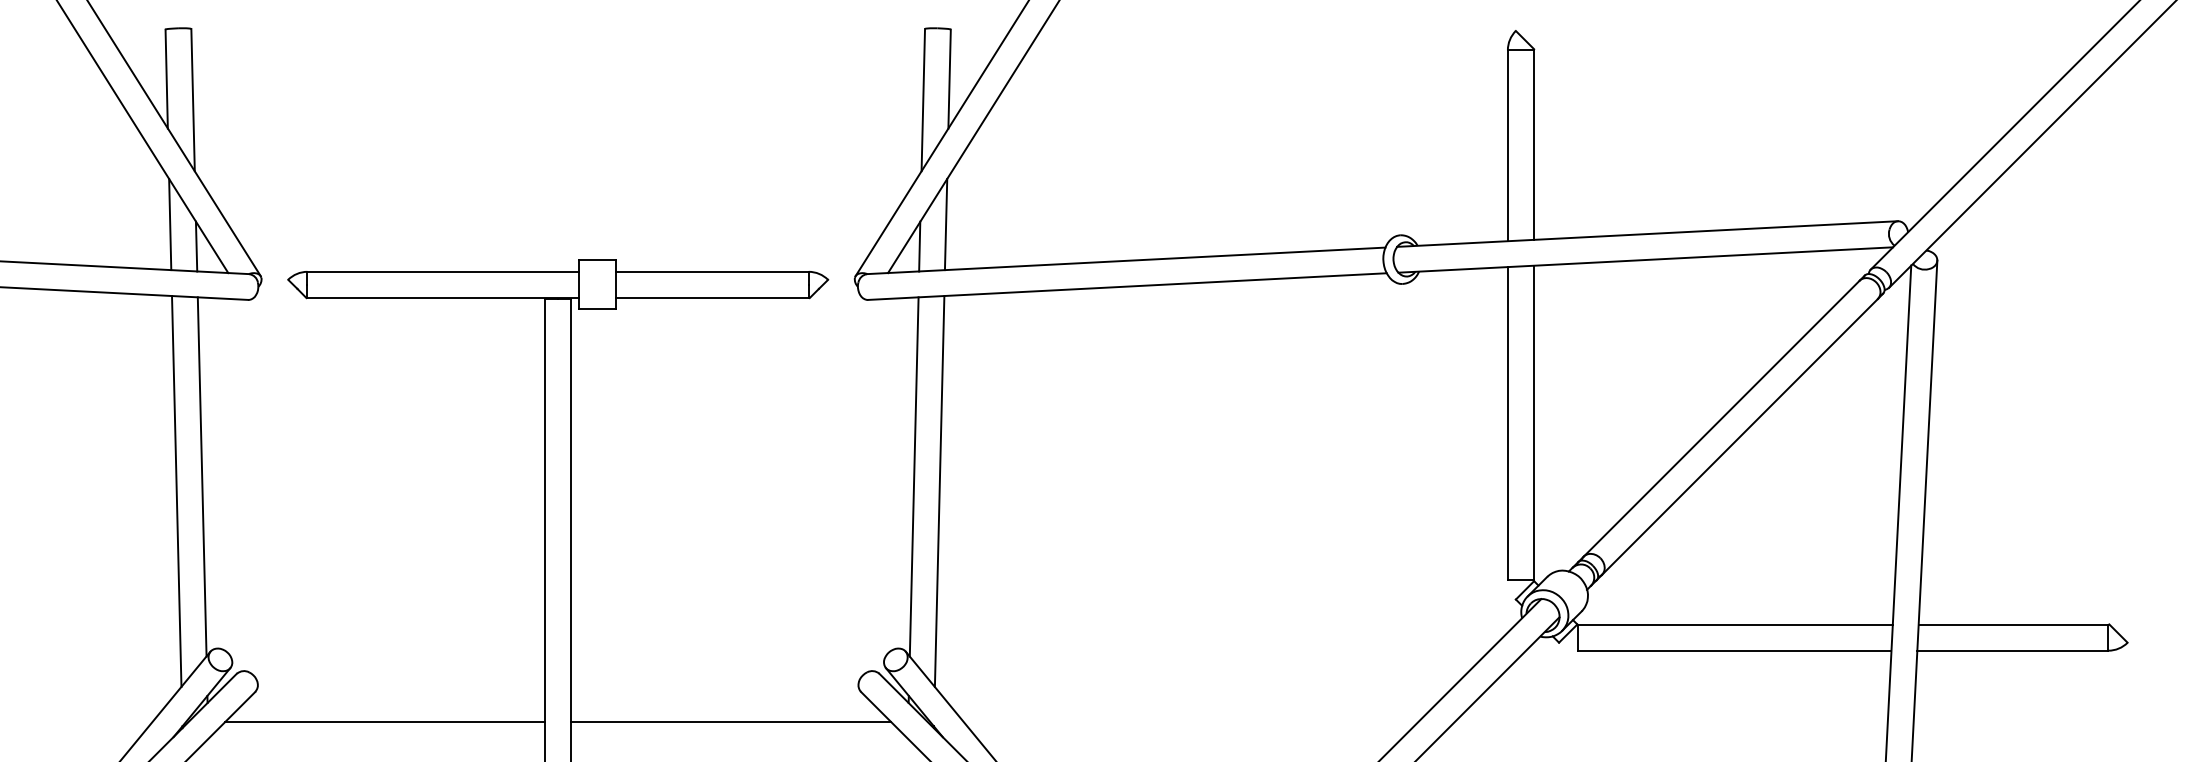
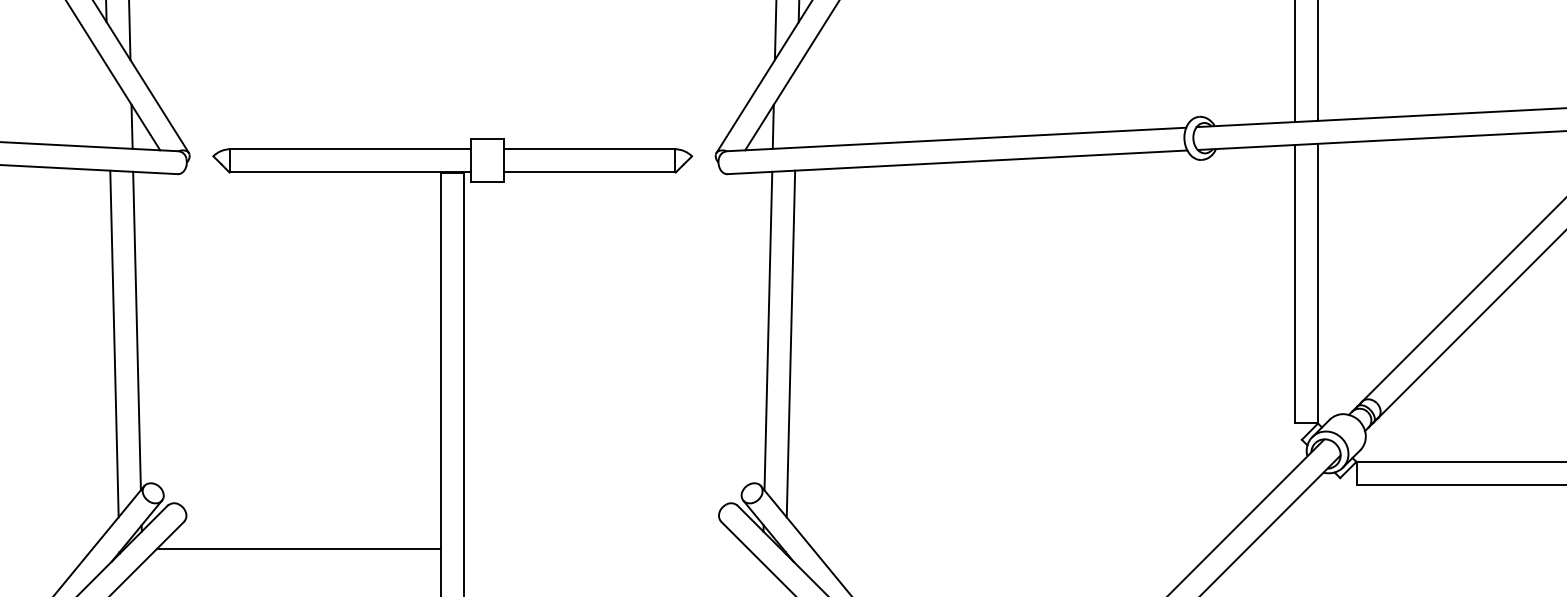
line: (170, 224) -> (108, 107), removed
line: (945, 224) -> (796, 107), removed
line: (731, 722) -> (606, 548), removed

